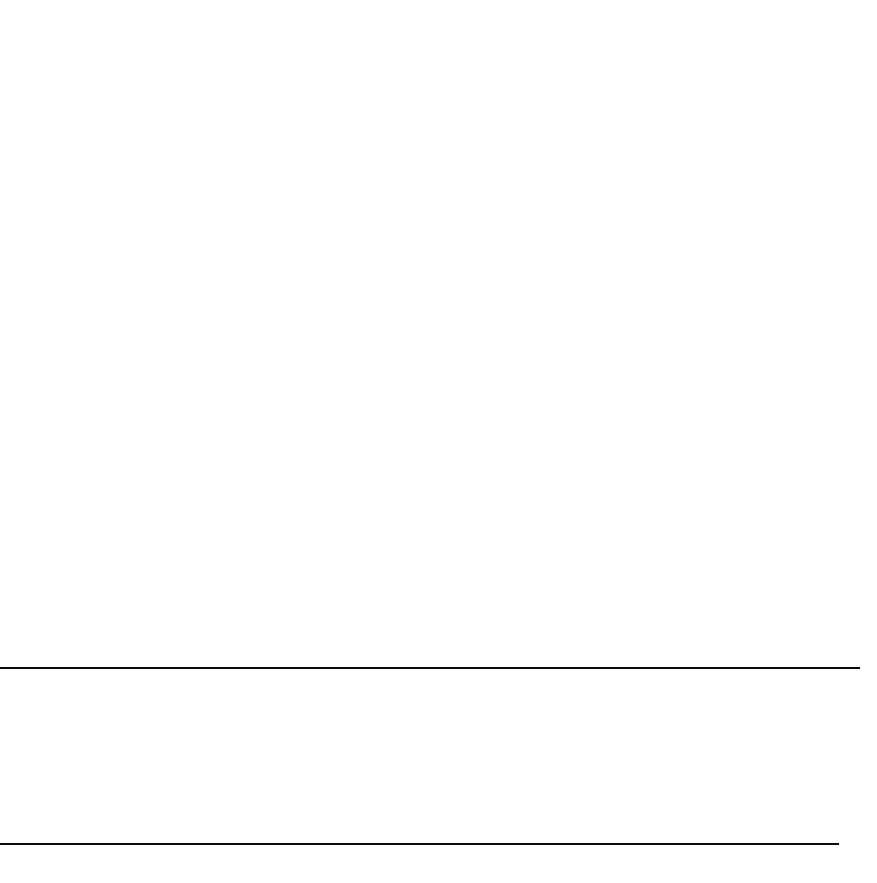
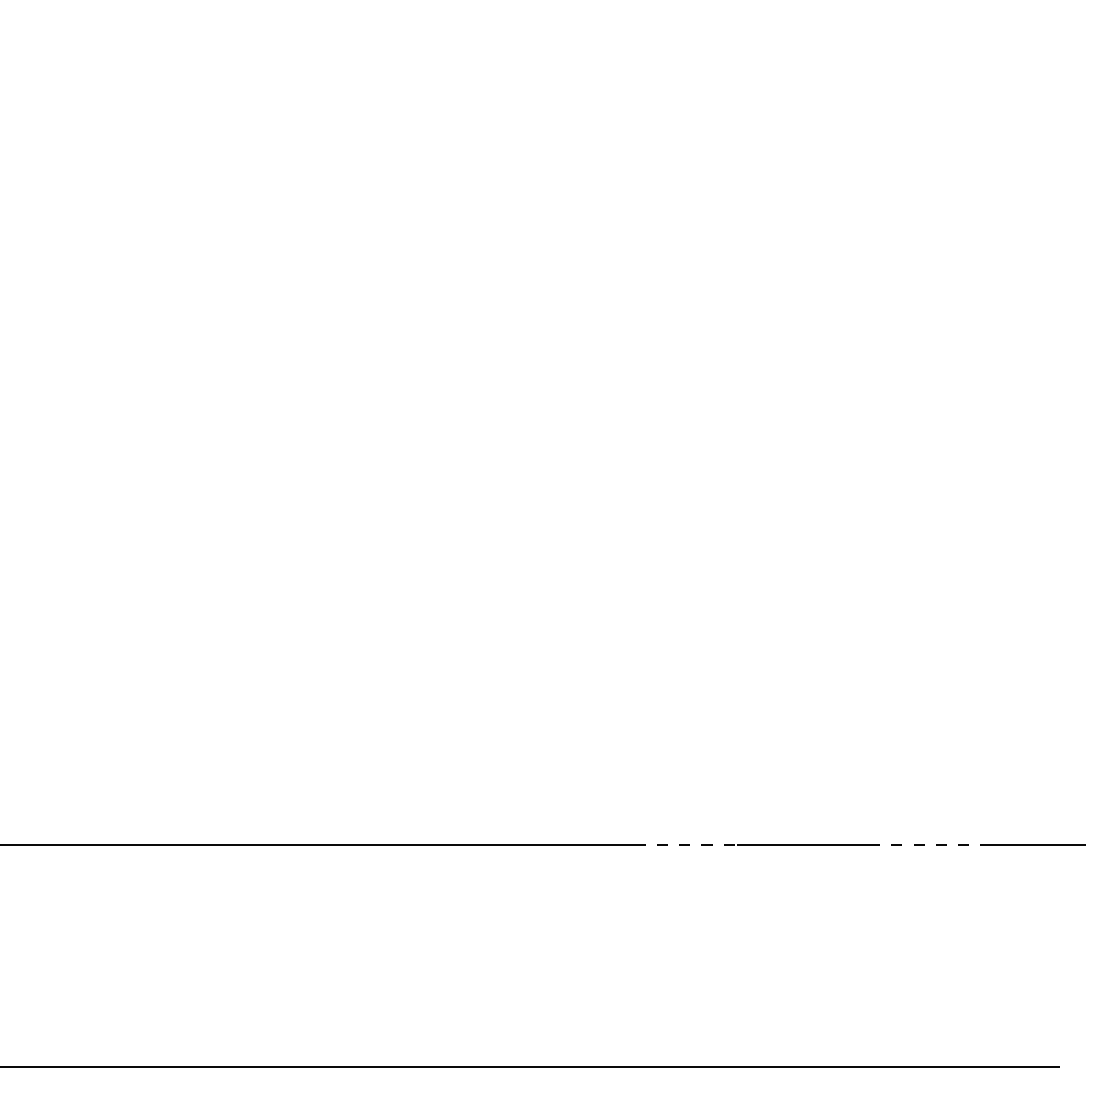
line: (543, 668) -> (686, 844), solid -> dashed
line: (732, 668) -> (925, 844), solid -> dashed

